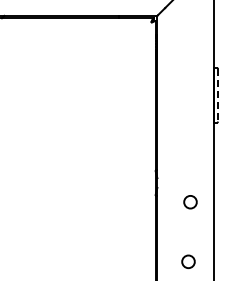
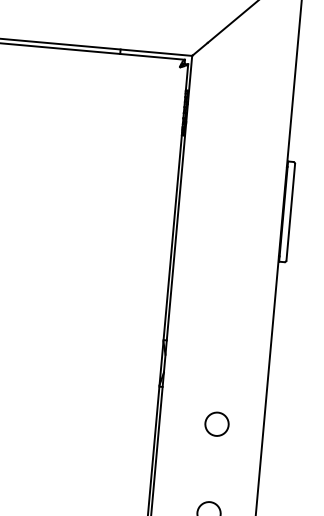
line: (218, 95) -> (291, 212), dashed -> solid
circle: (190, 202) -> (216, 424), moved

